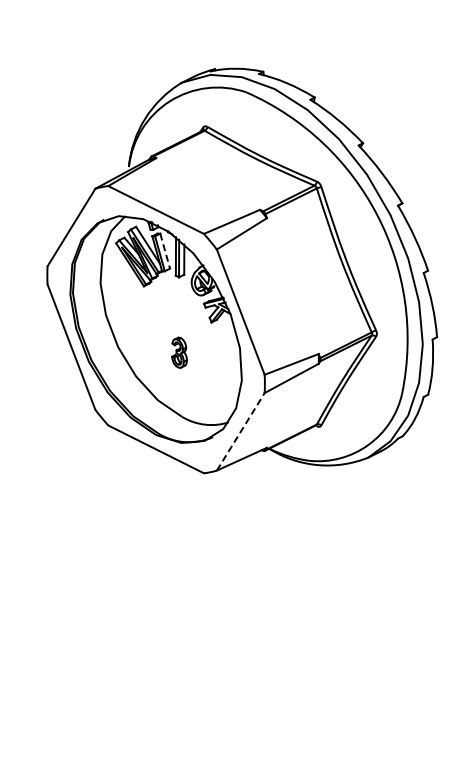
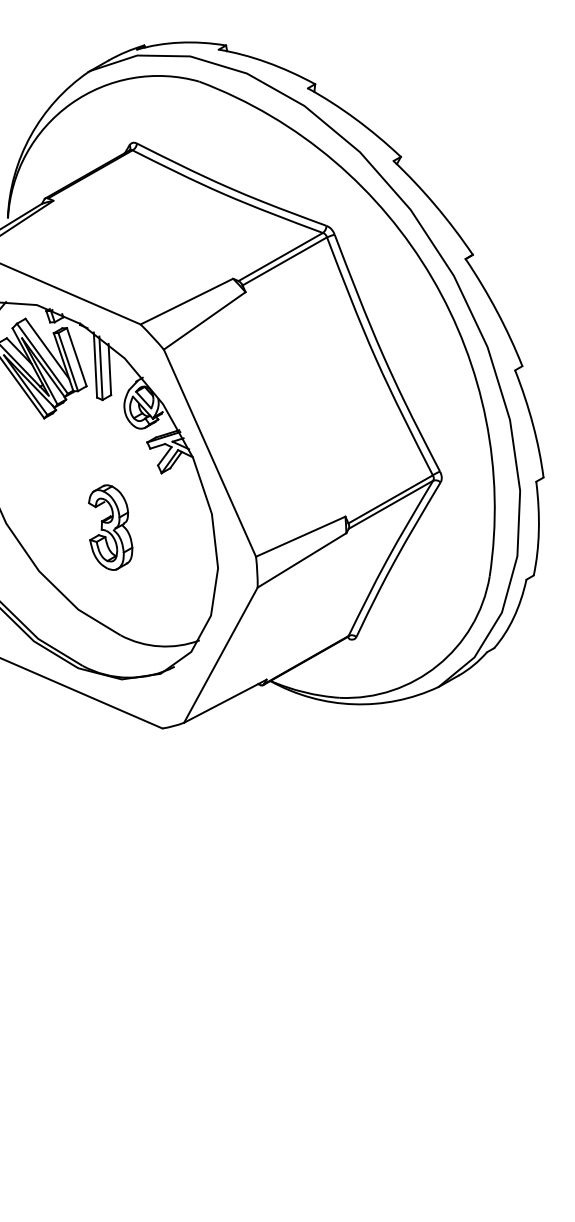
line: (165, 251) -> (77, 357), dashed -> solid
part: (179, 352) -> (110, 526), size x1.67
line: (240, 431) -> (220, 654), dashed -> solid

